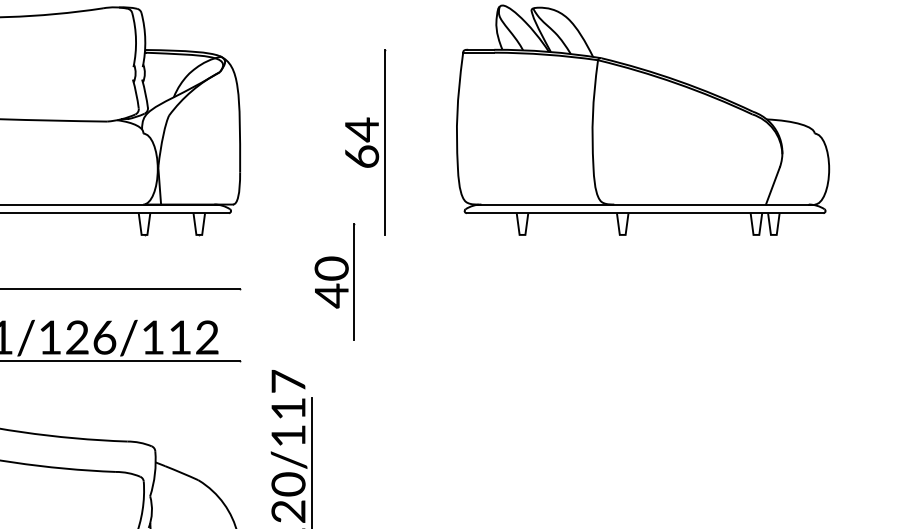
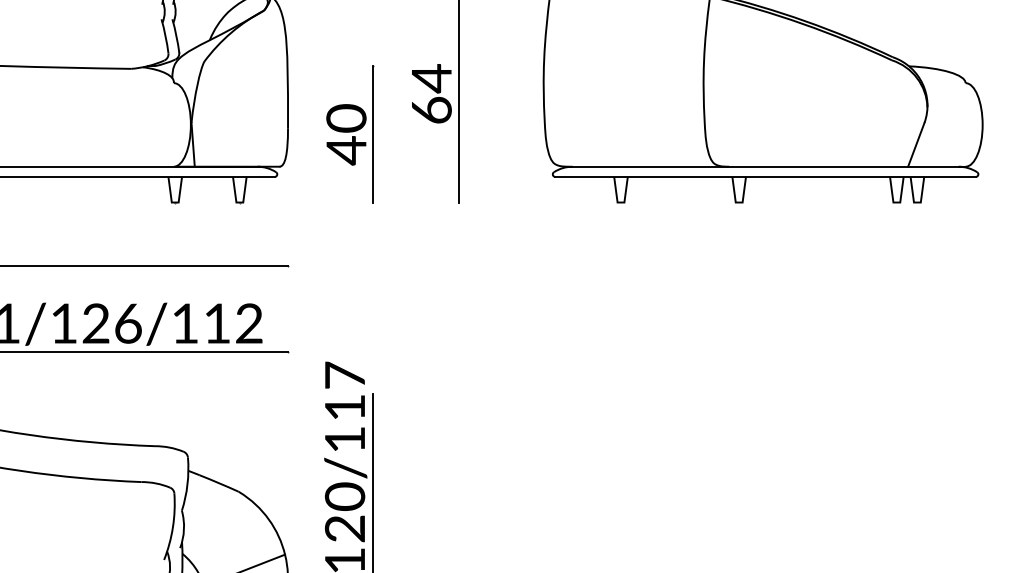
part: (334, 281) -> (349, 133), moved

